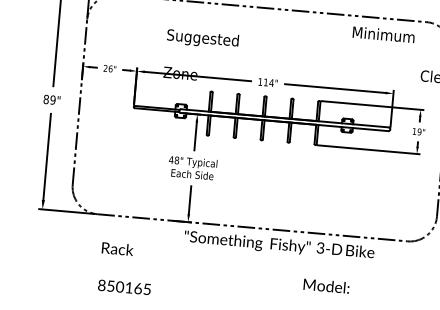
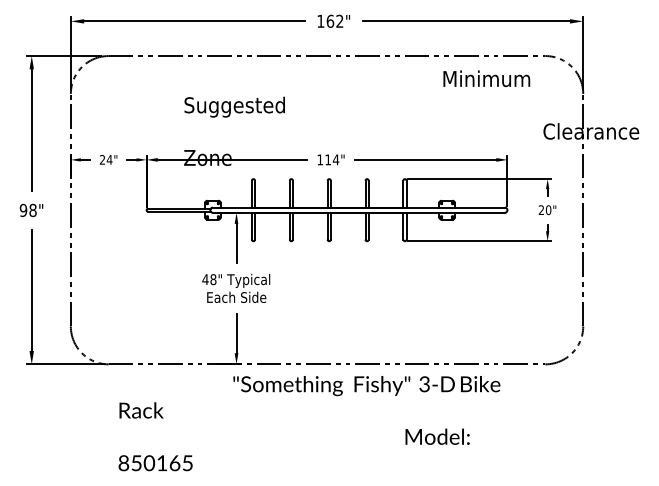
text: (110, 68) -> (109, 159), 26" -> 24"
text: (49, 99) -> (27, 210), 89" -> 98"
text: (416, 131) -> (544, 210), 19" -> 20"

